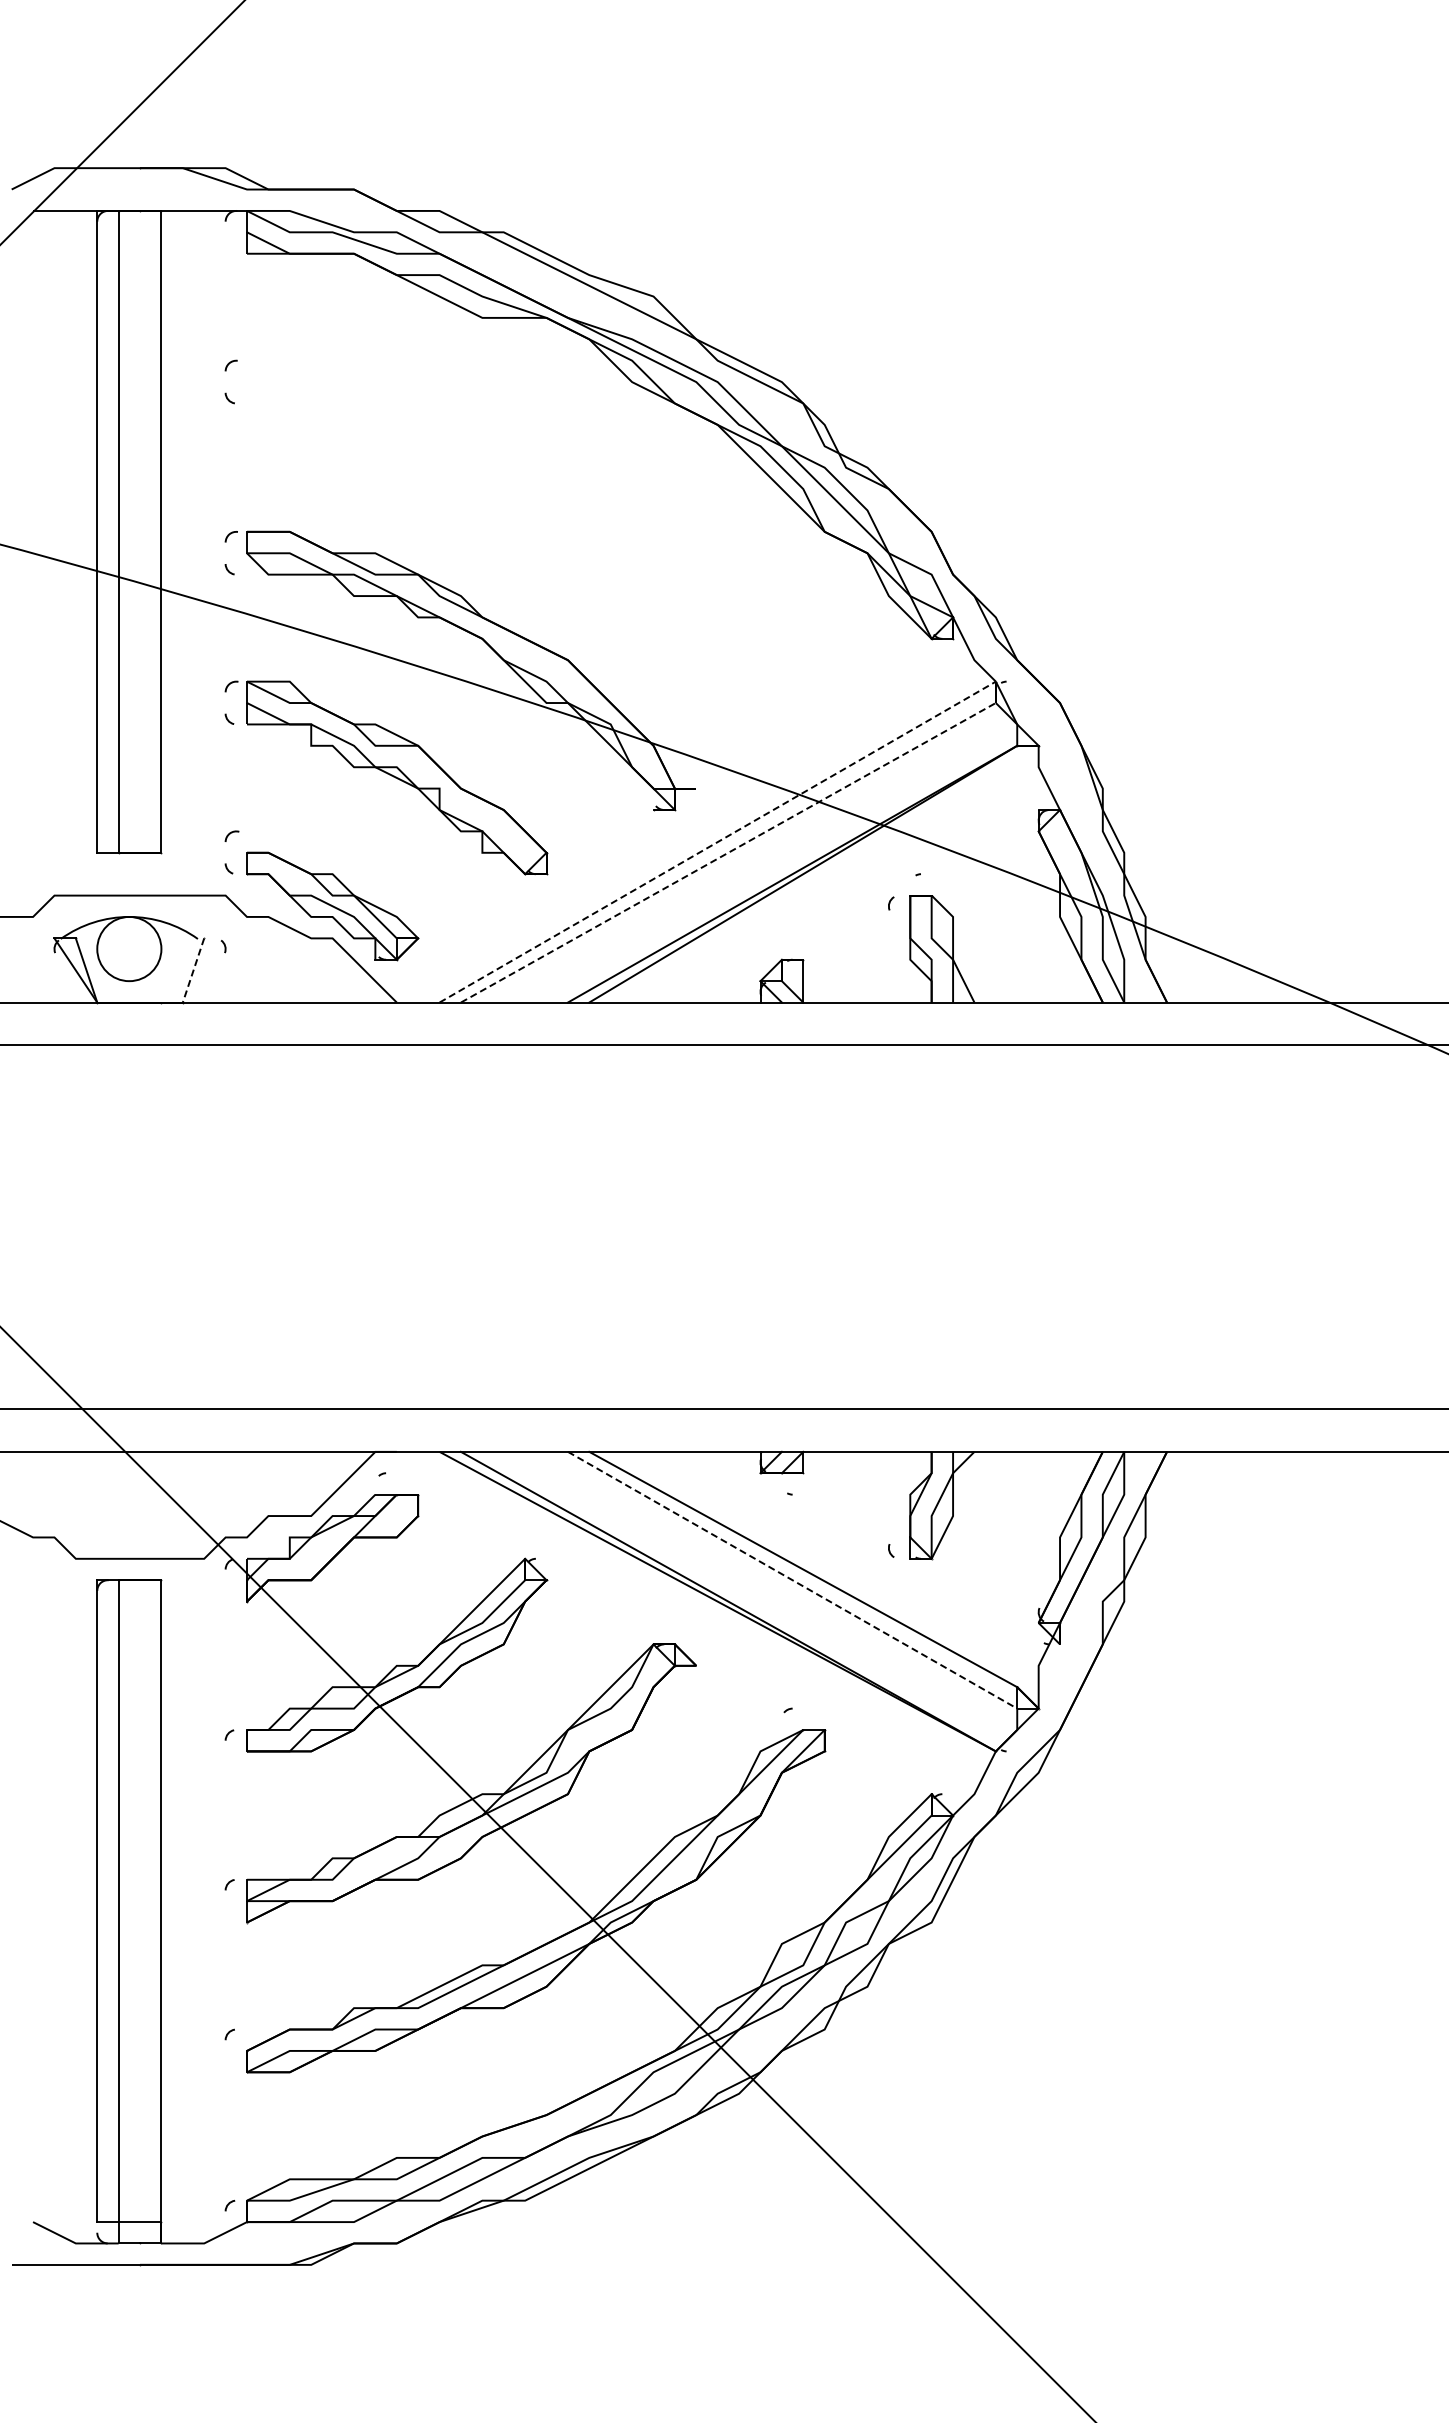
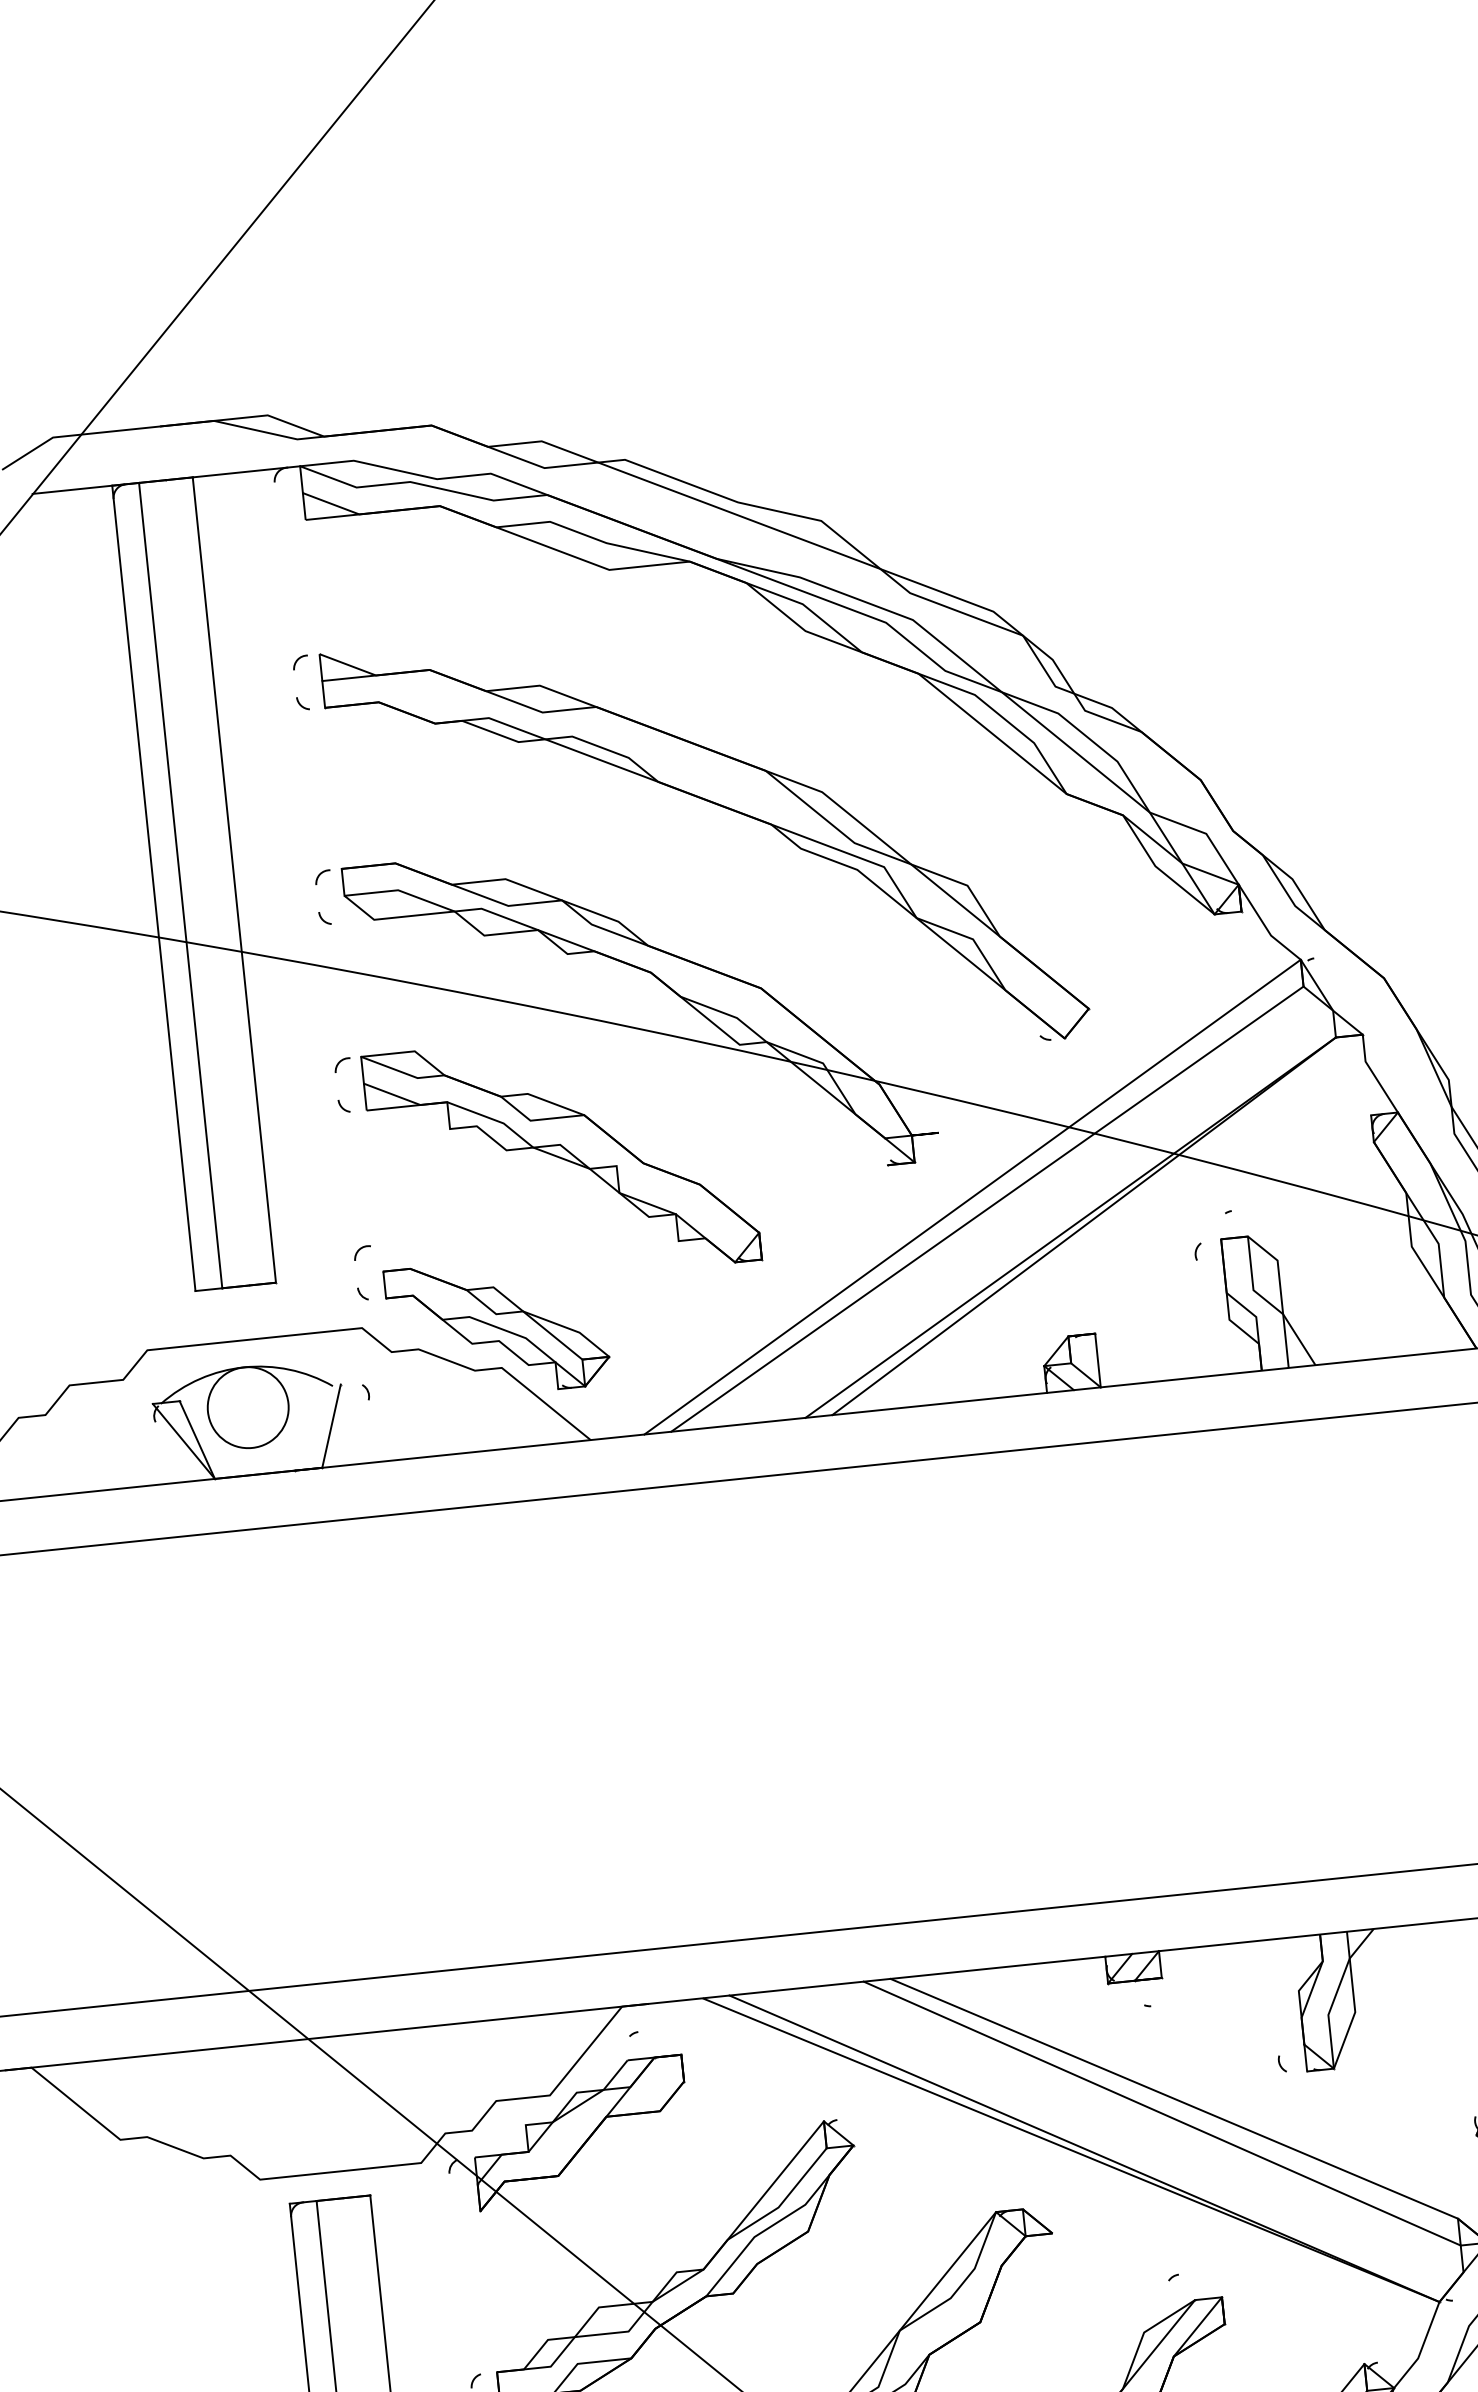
part: (551, 514) -> (721, 807), added
line: (718, 841) -> (973, 1196), dashed -> solid
line: (728, 852) -> (987, 1208), dashed -> solid
line: (193, 970) -> (331, 1426), dashed -> solid
line: (792, 1580) -> (1162, 2113), dashed -> solid

